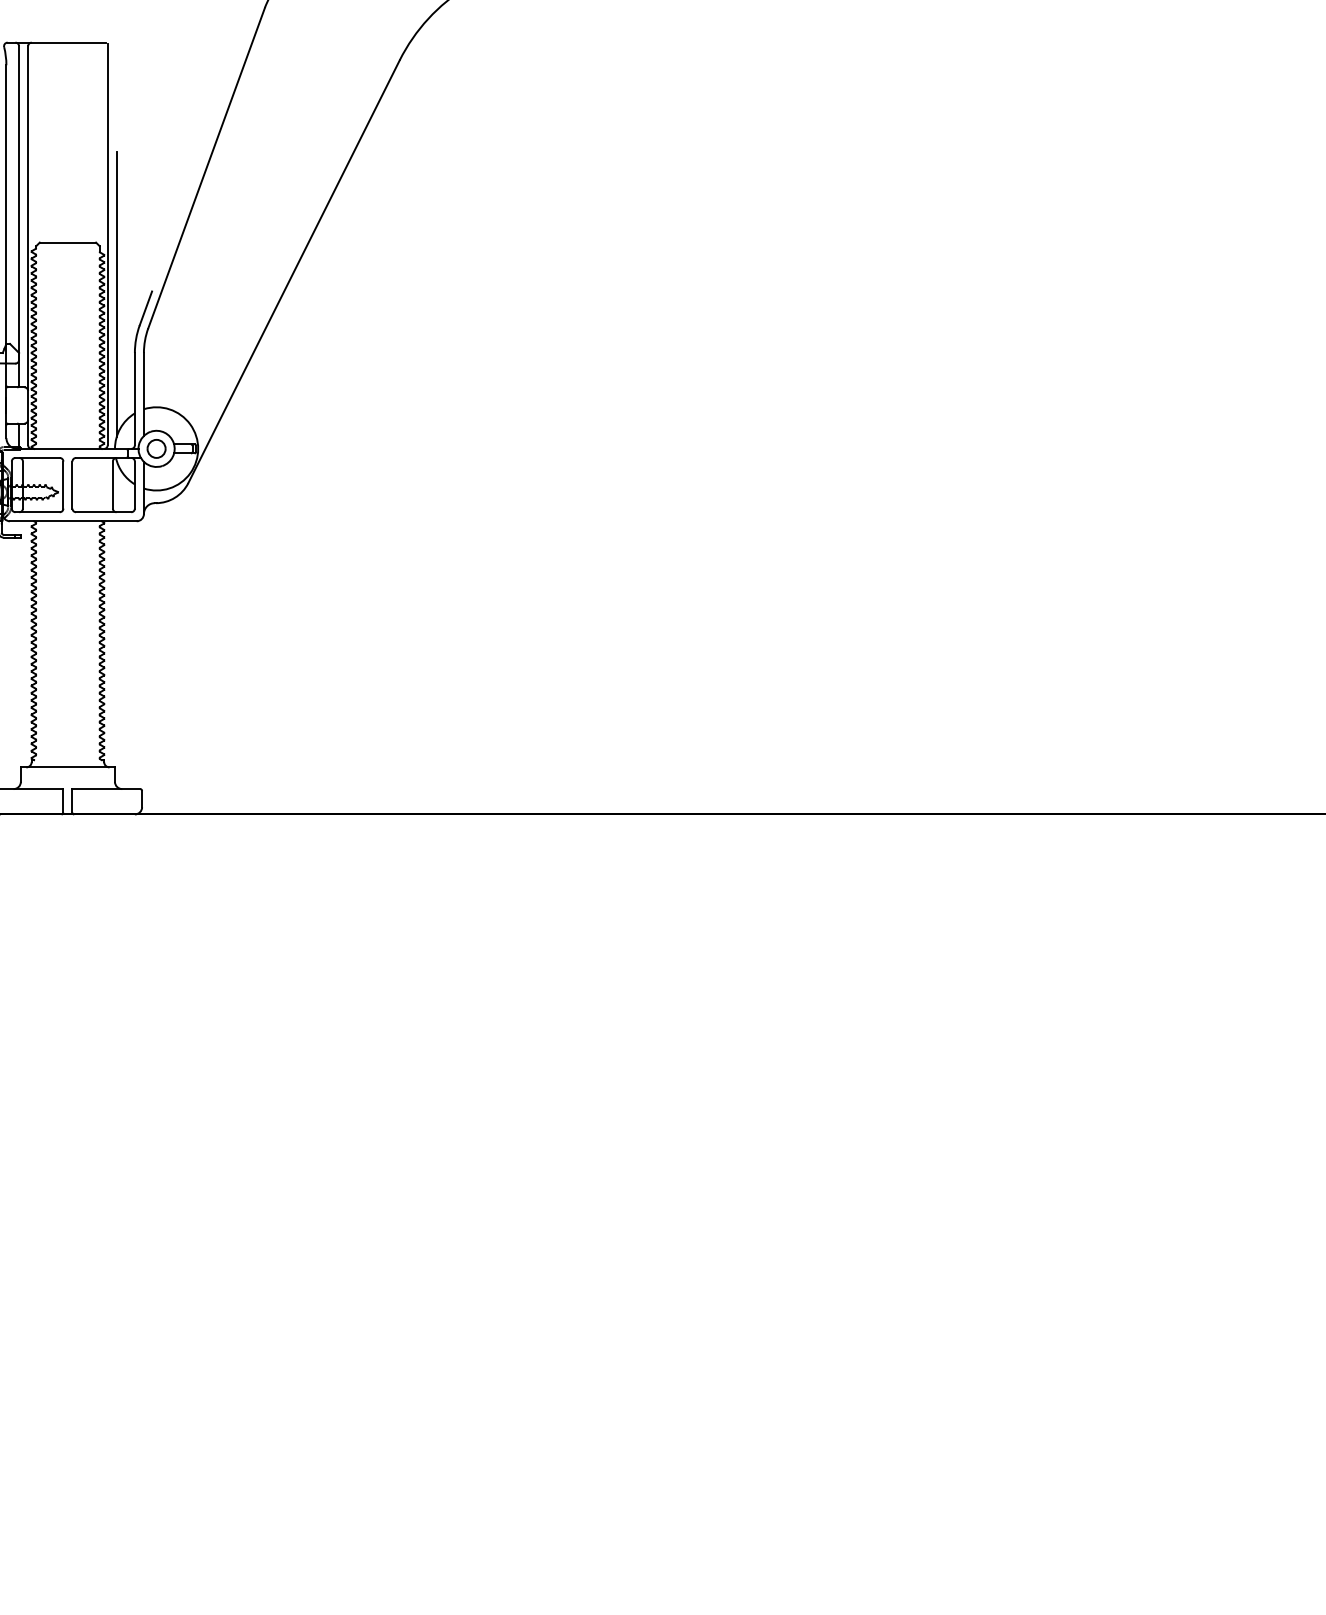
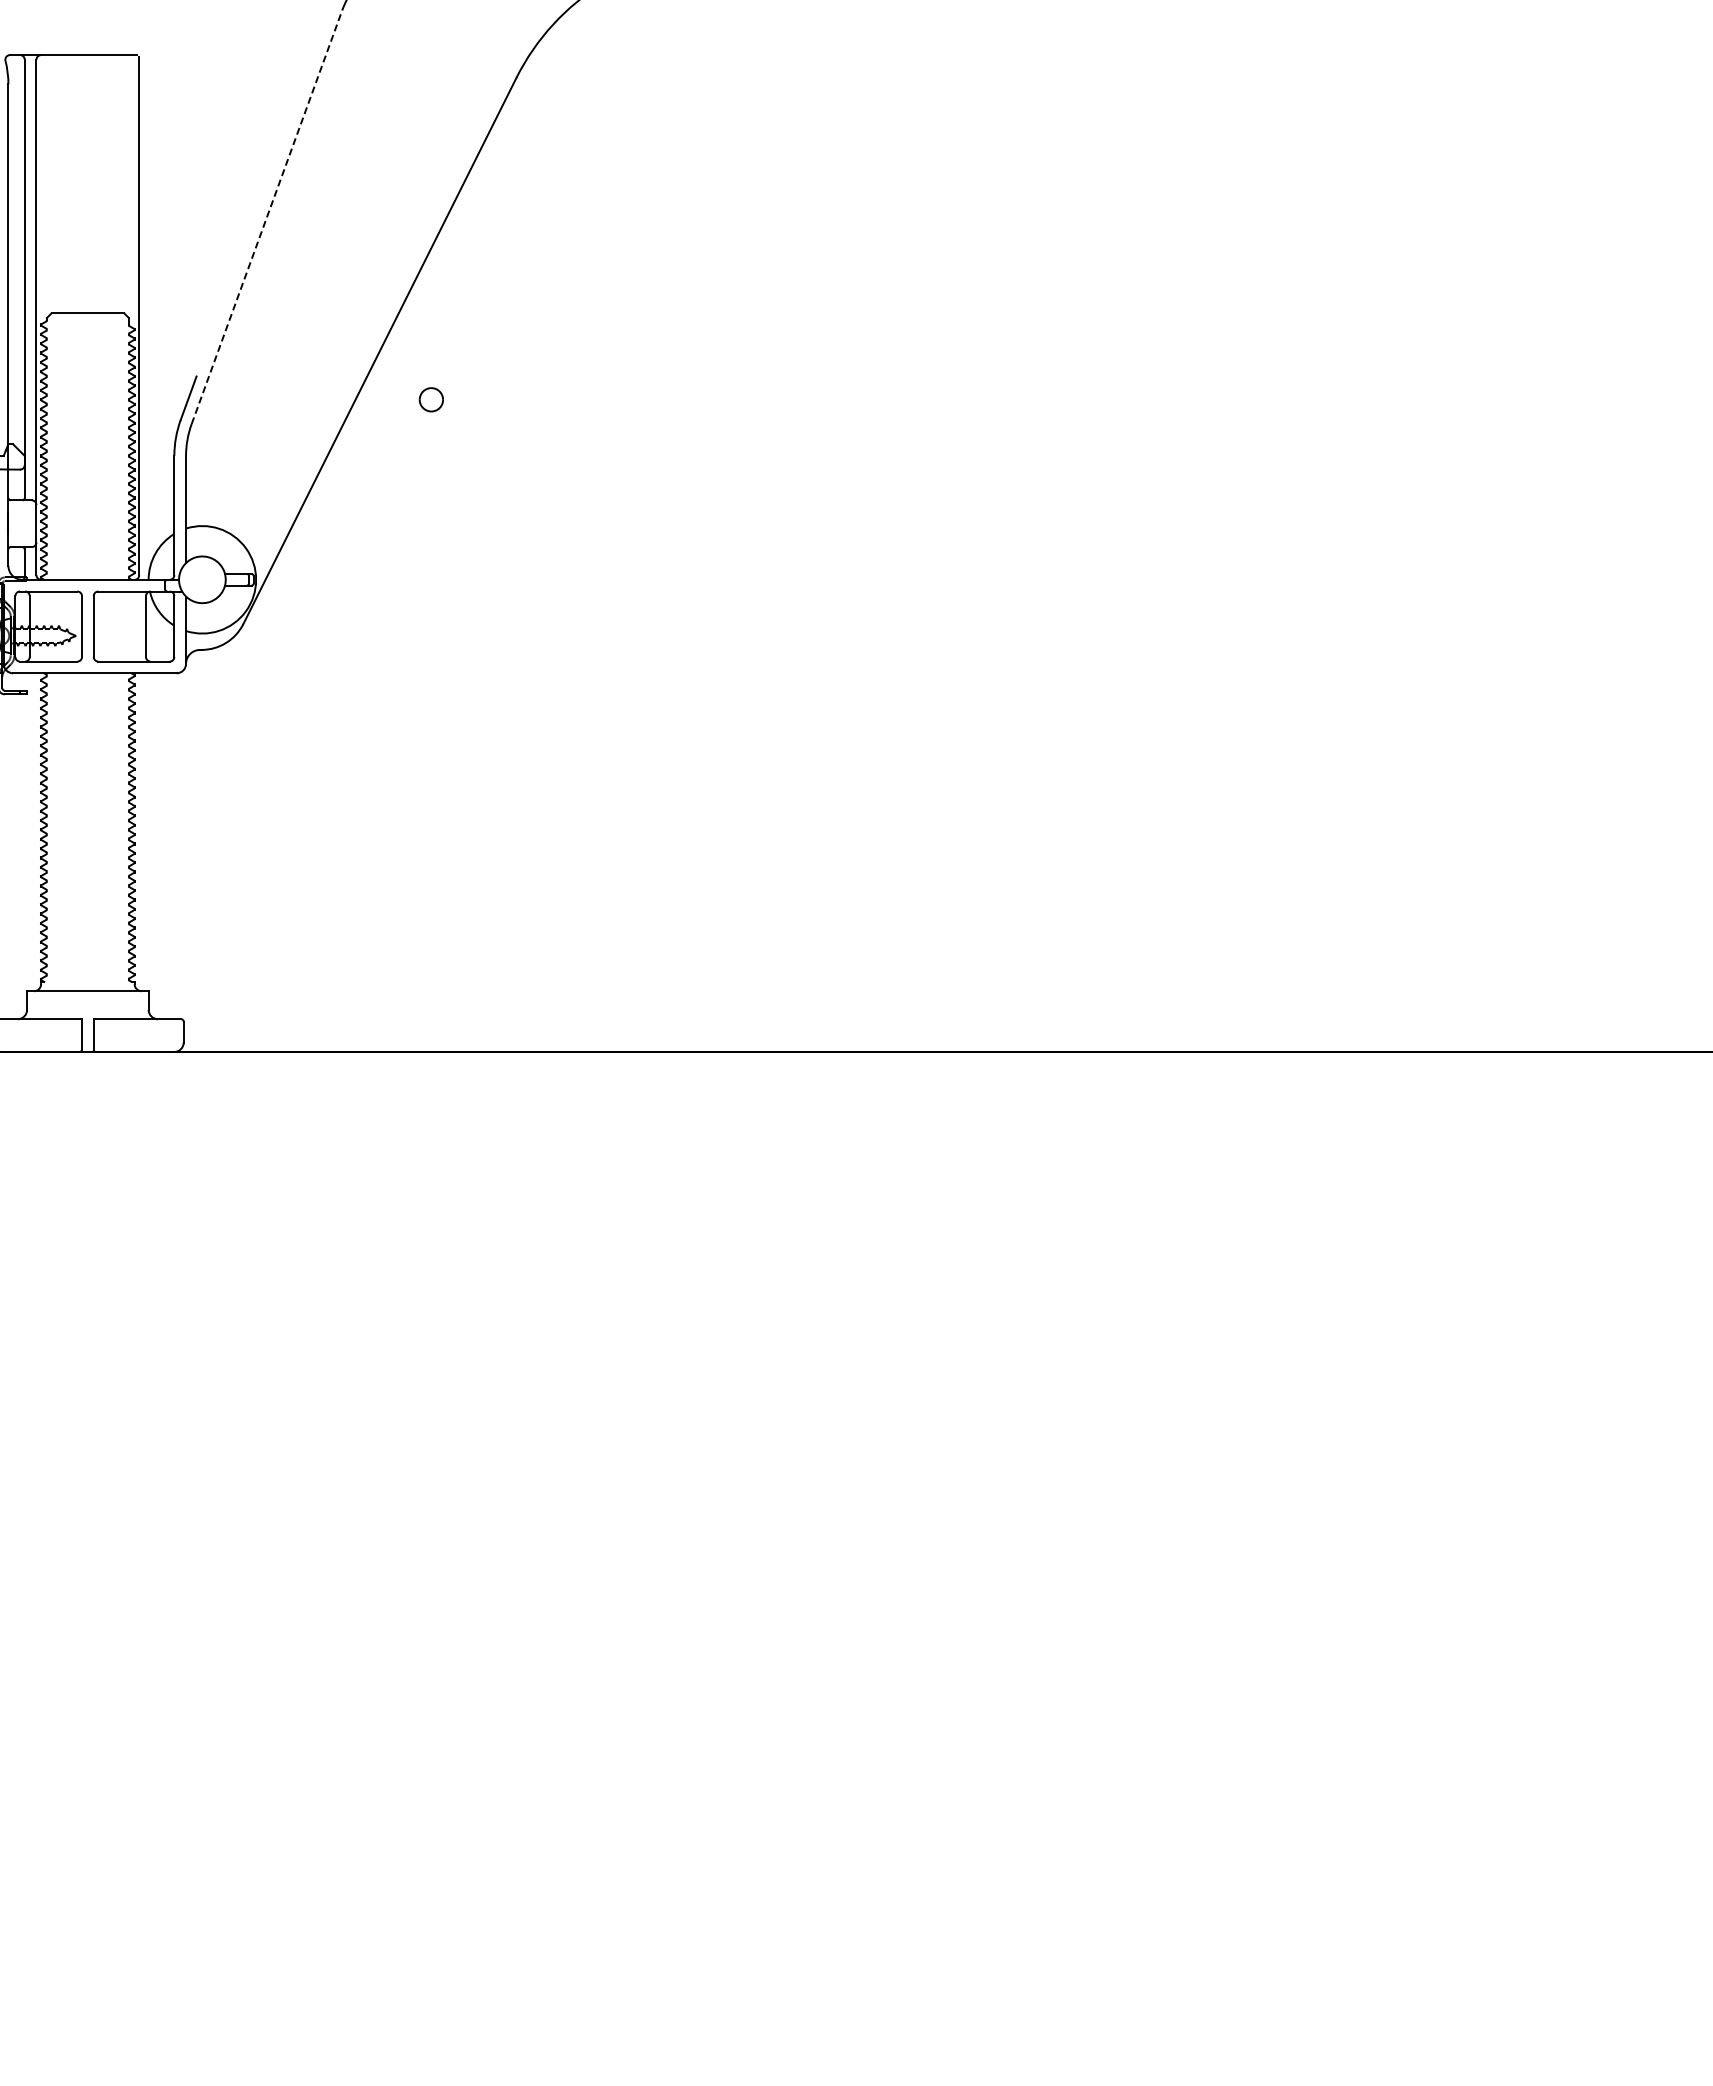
line: (206, 167) -> (267, 216), solid -> dashed
line: (116, 294) -> (150, 380), removed
part: (155, 448) -> (430, 399), moved

